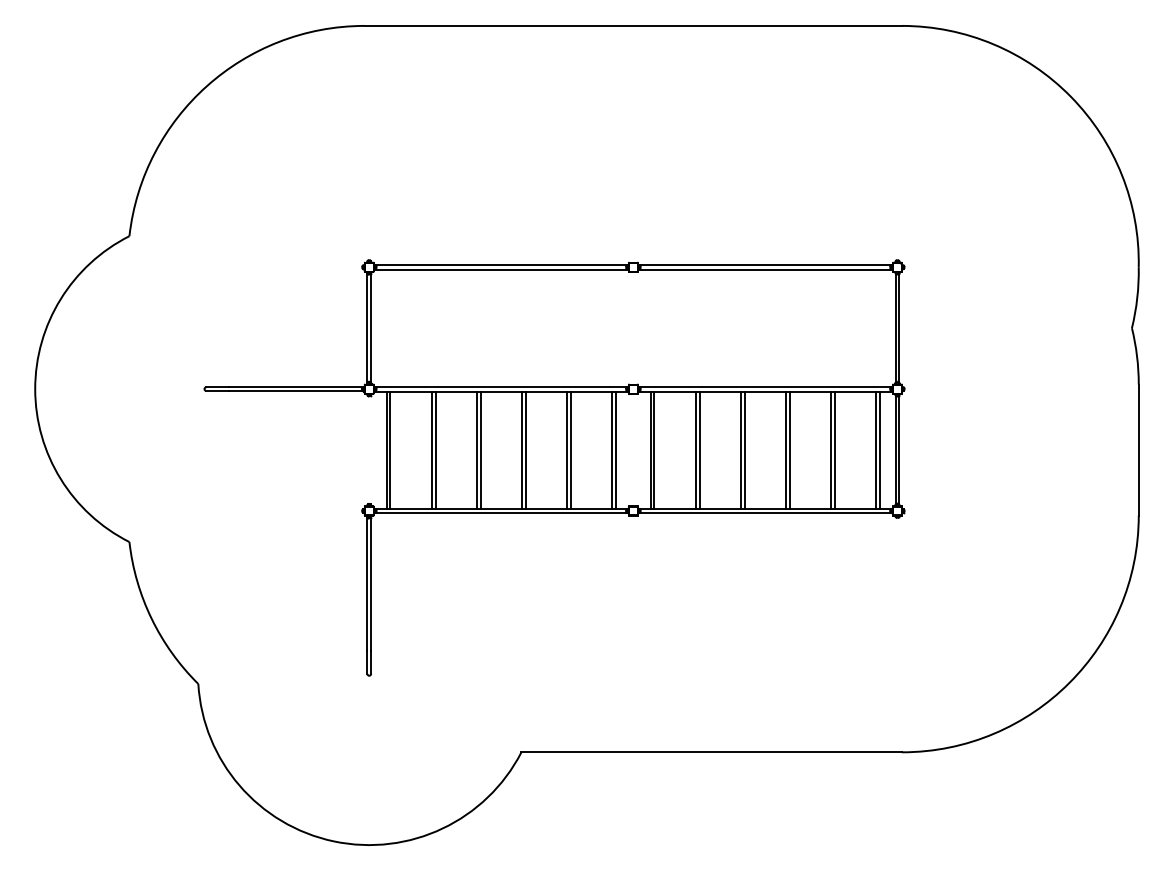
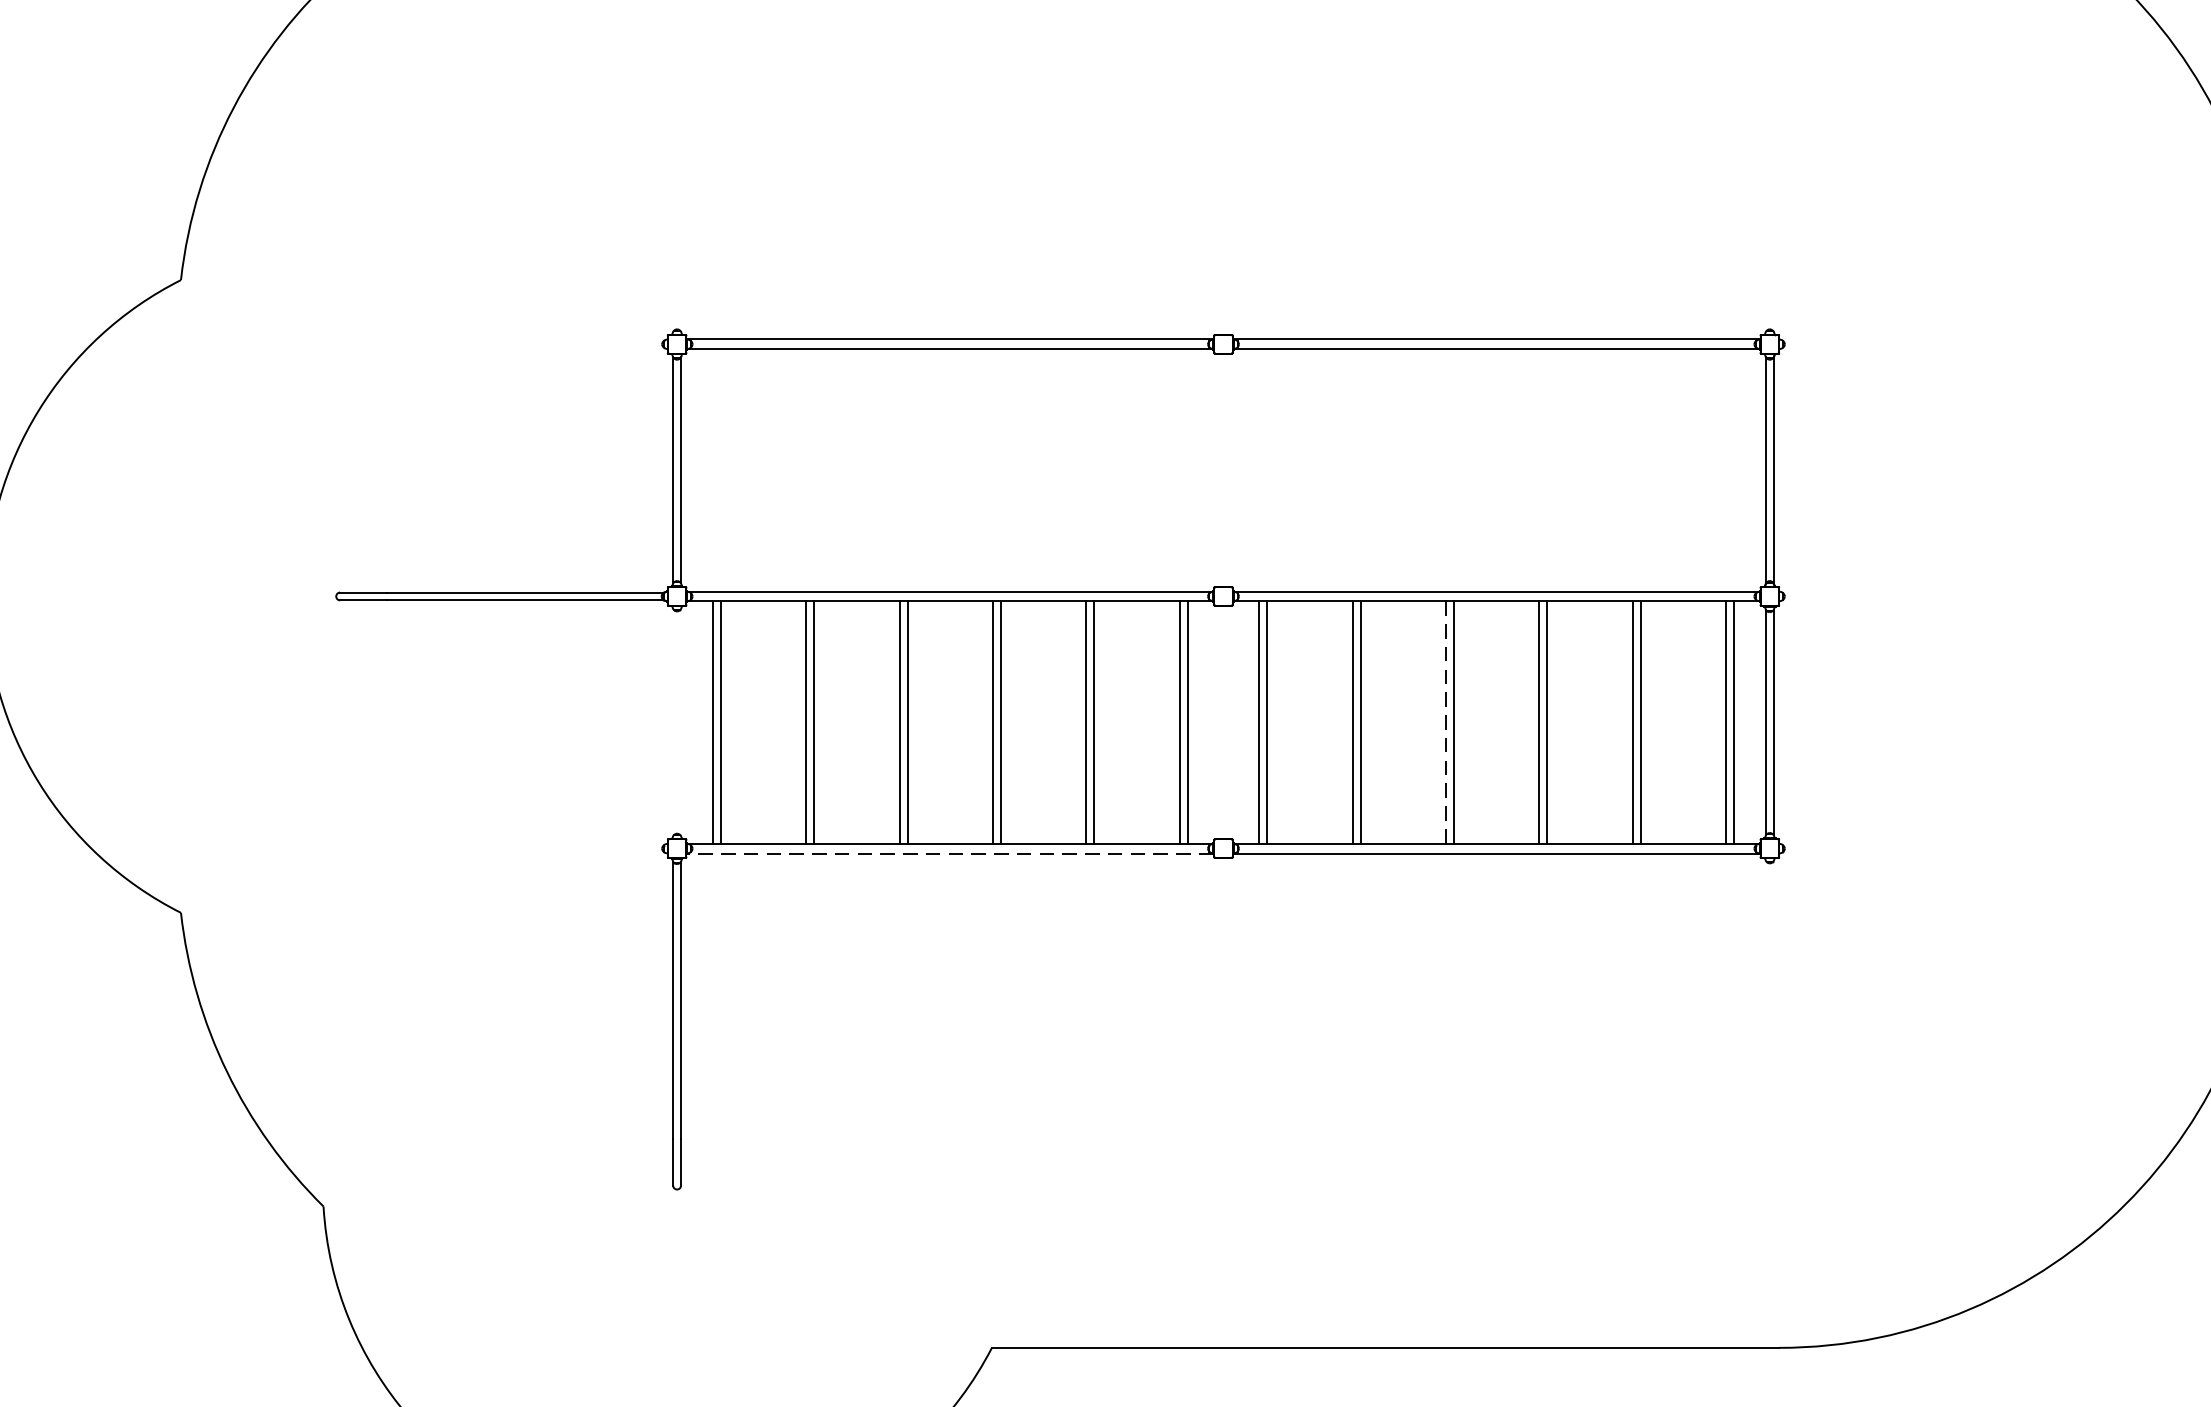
line: (740, 450) -> (1445, 723), solid -> dashed
line: (500, 513) -> (948, 853), solid -> dashed

